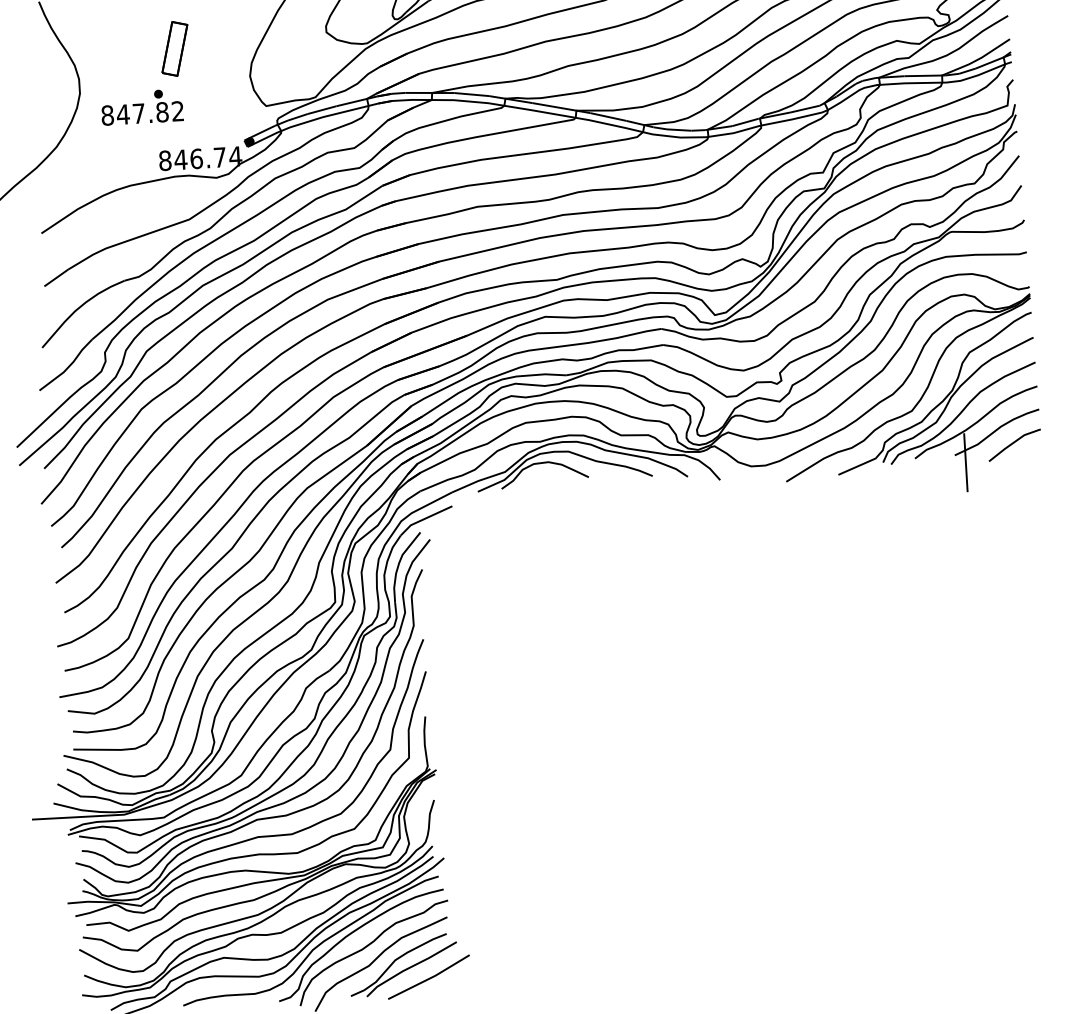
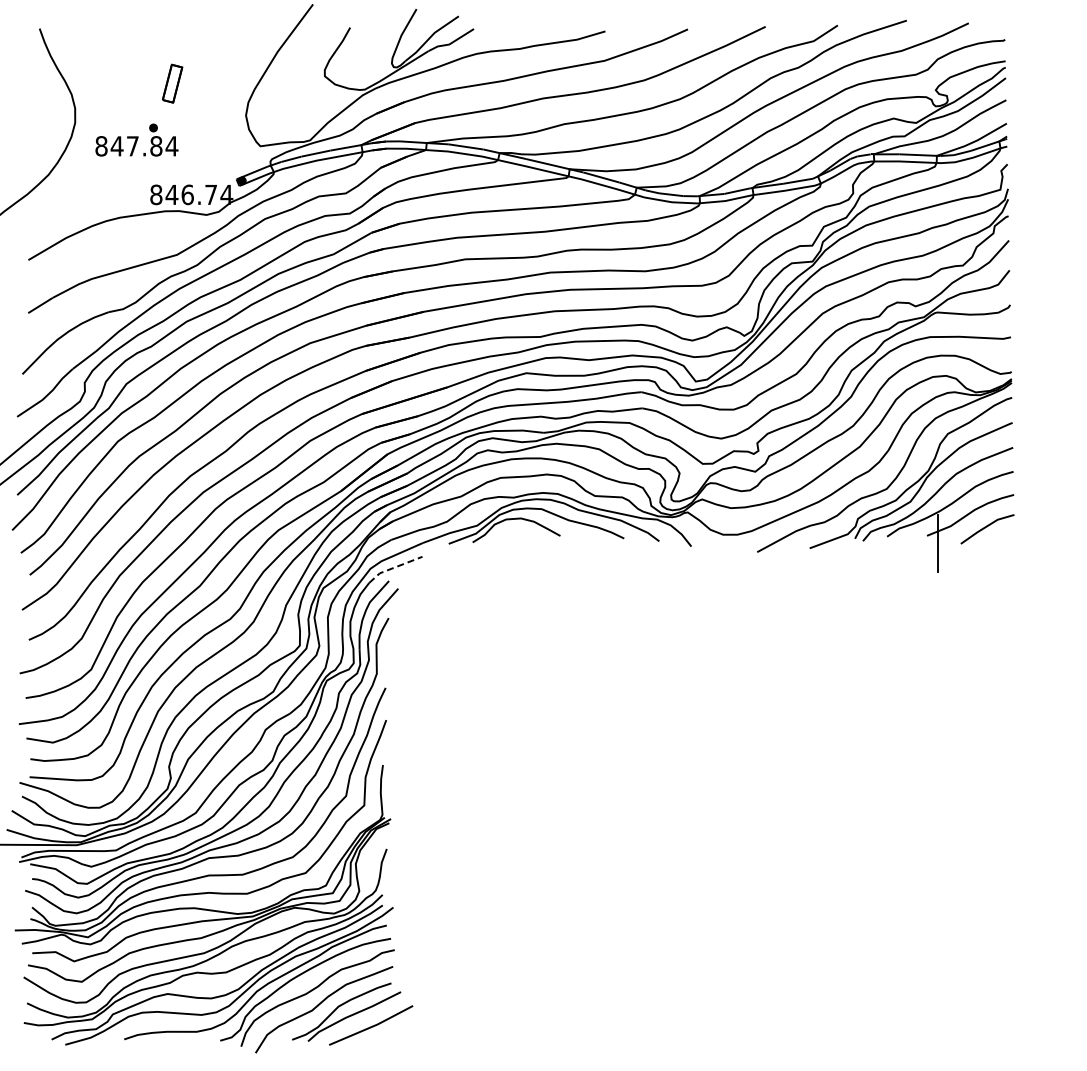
part: (174, 48) -> (172, 83), size x0.7
text: (177, 111) -> (171, 146), 847.82 -> 847.84
line: (424, 518) -> (393, 567), solid -> dashed

